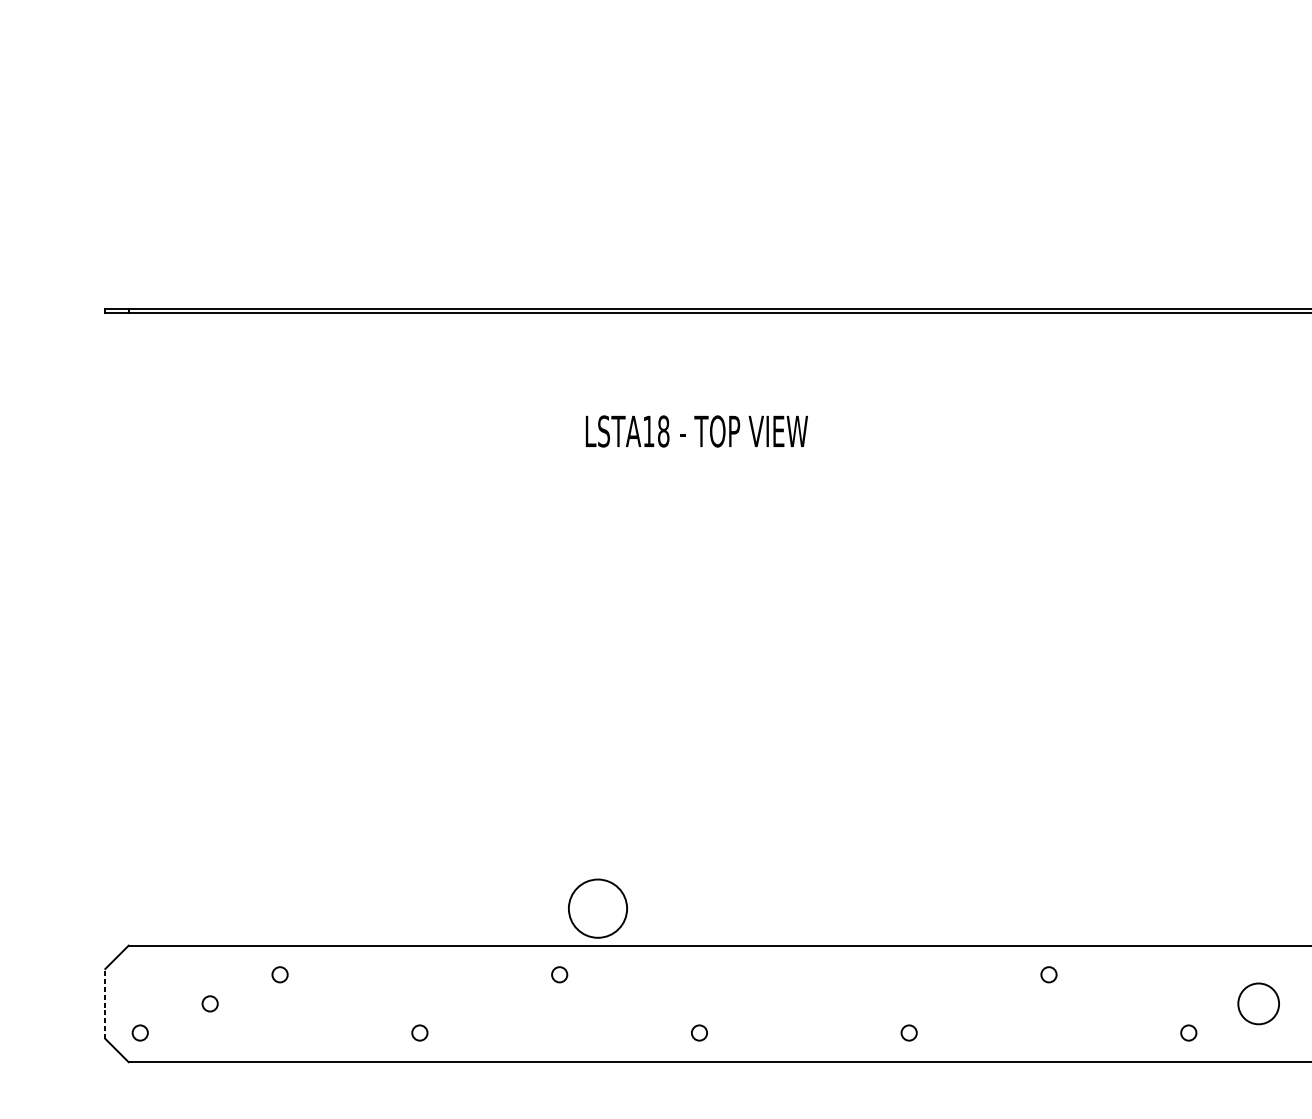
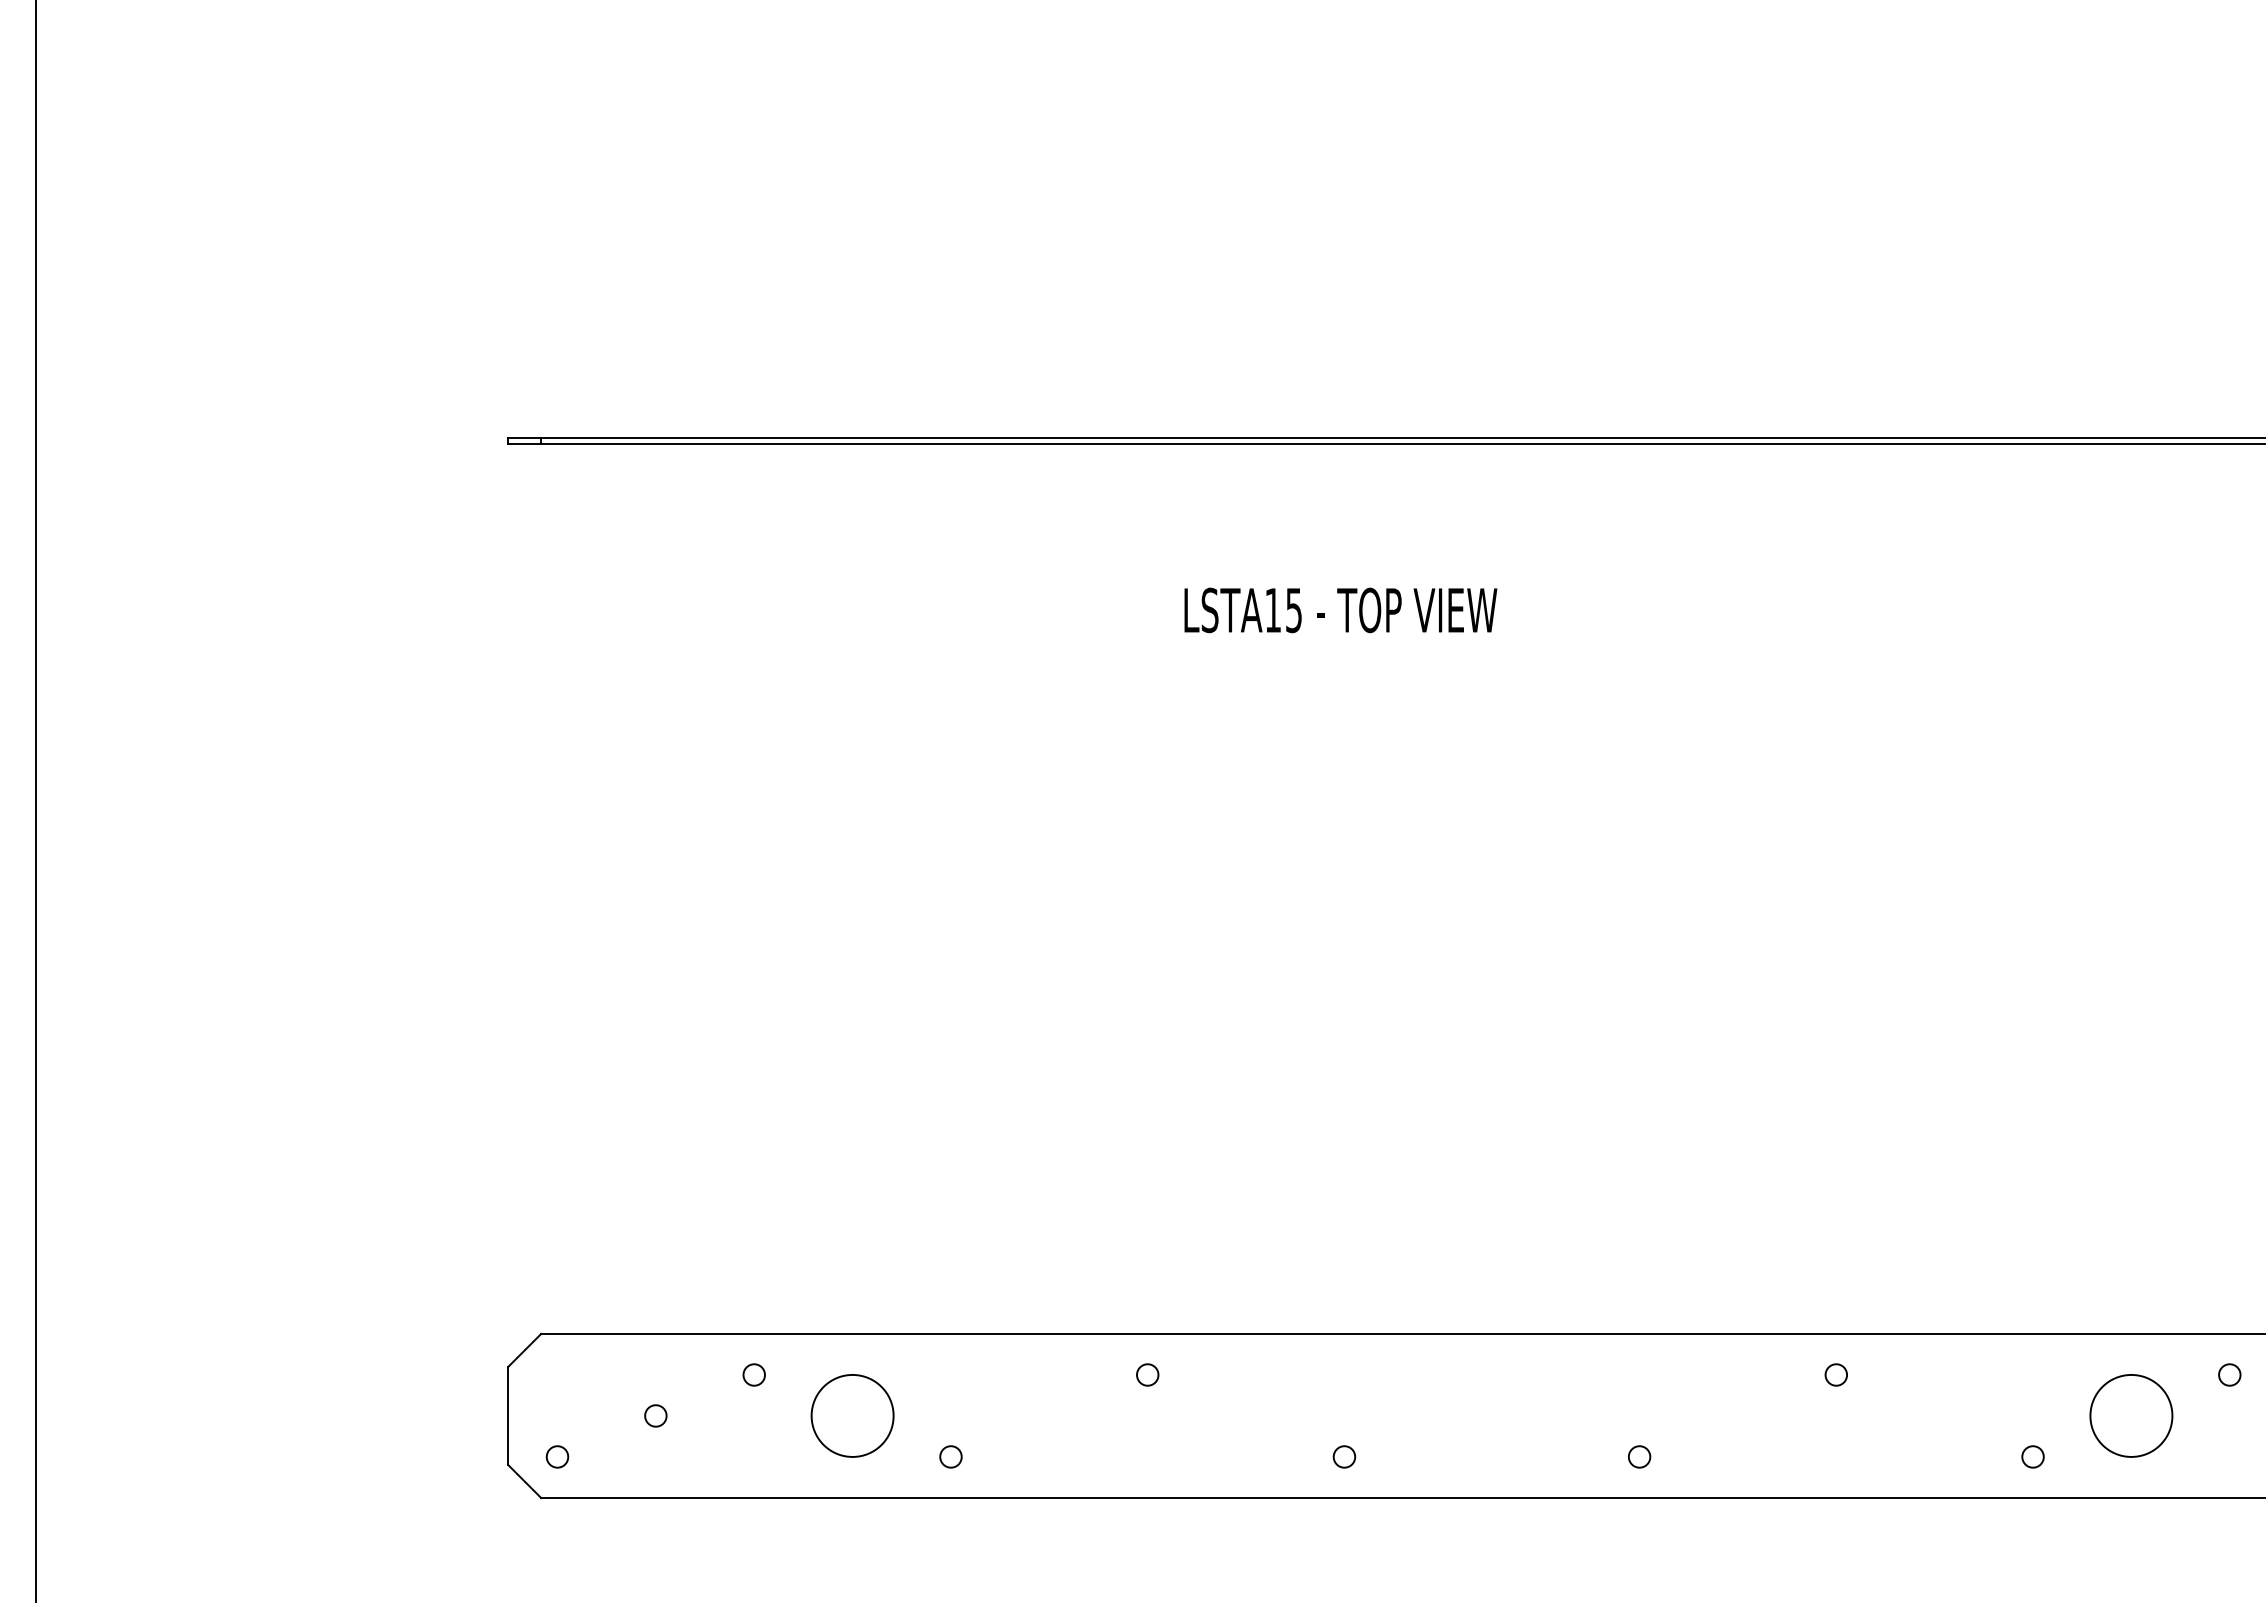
text: (663, 431) -> (1294, 610), LSTA18 -> LSTA15
circle: (597, 908) -> (852, 1415), moved
line: (105, 1003) -> (508, 1415), dashed -> solid
circle: (1258, 1003) -> (2131, 1415), size x1.43

